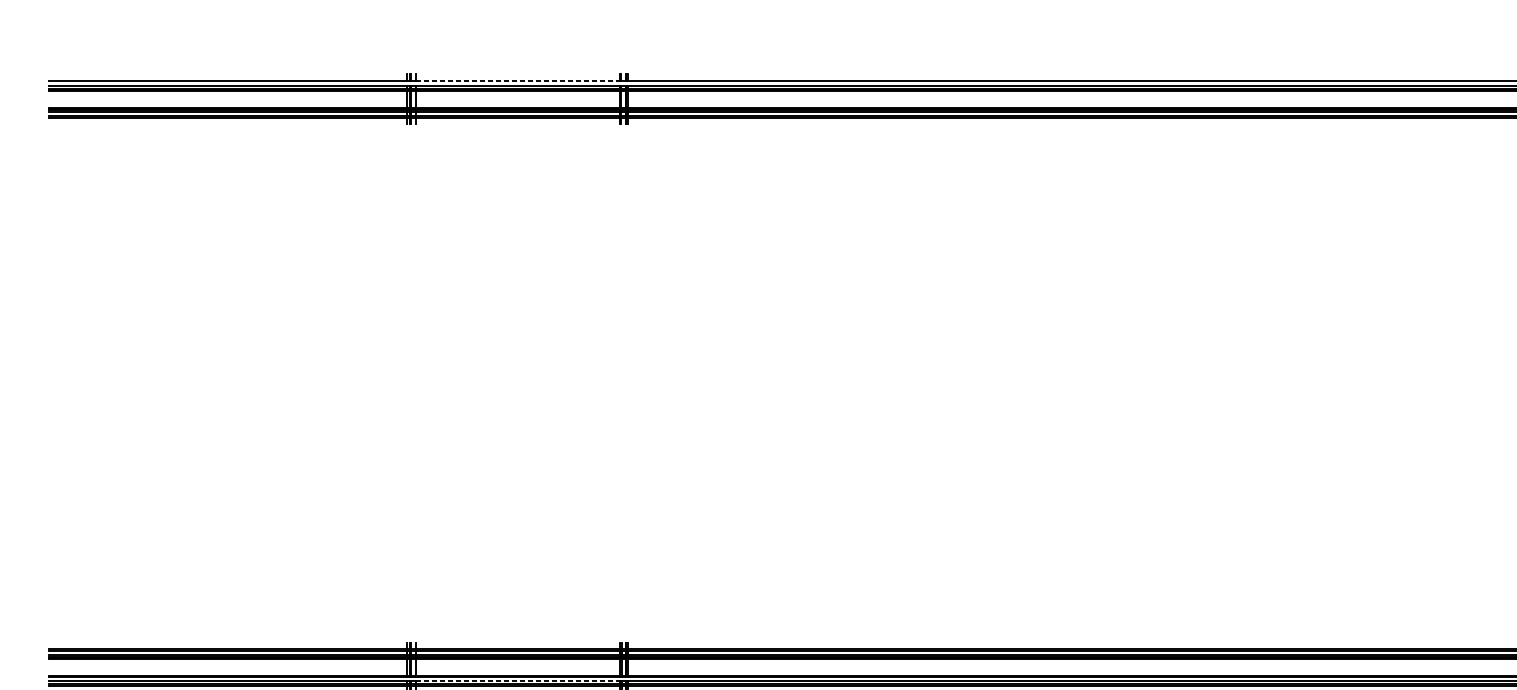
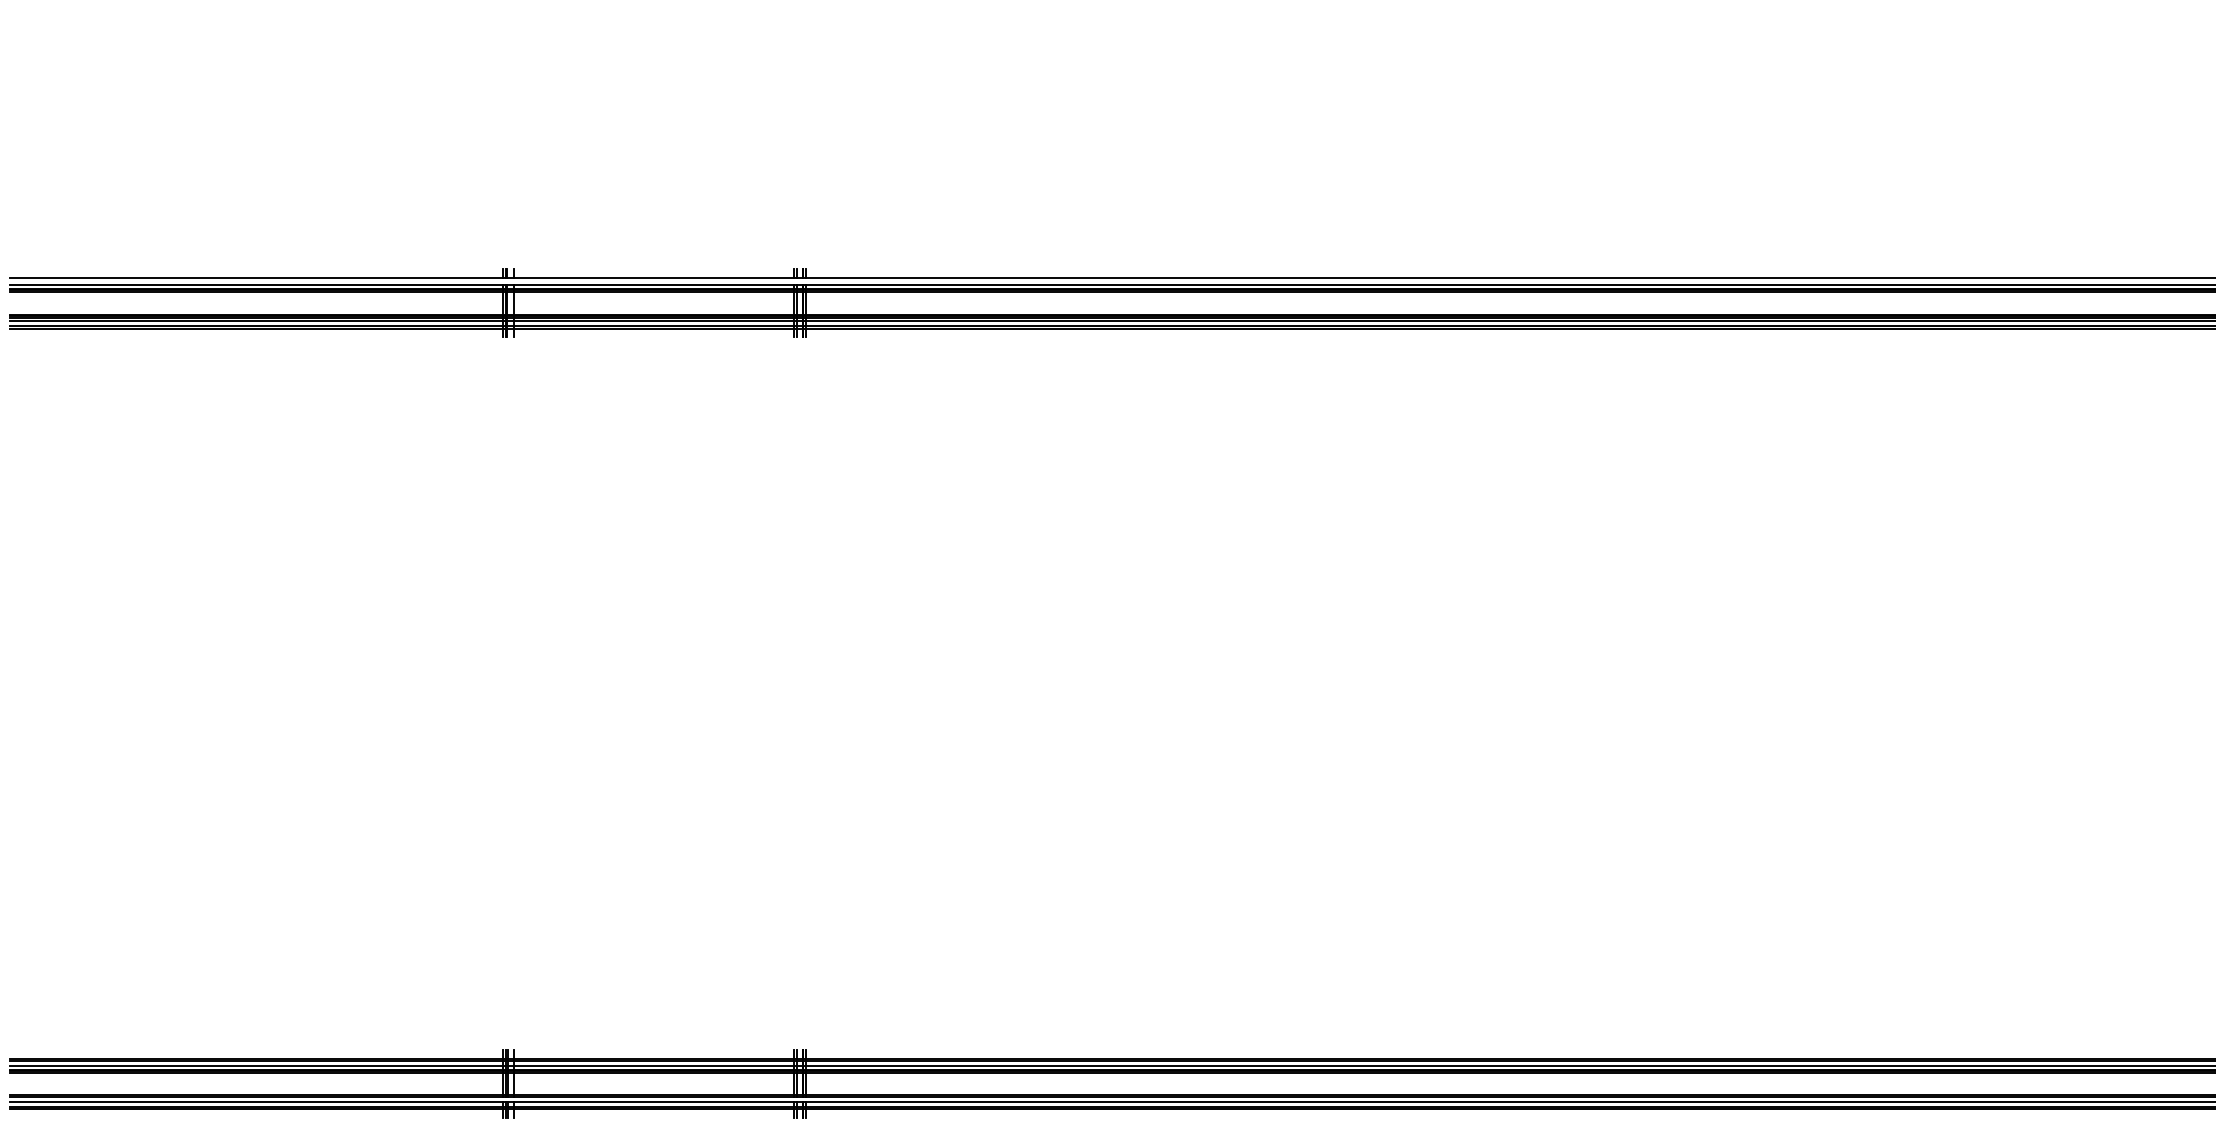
line: (517, 80) -> (654, 277), dashed -> solid
line: (517, 681) -> (654, 1102), dashed -> solid

